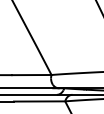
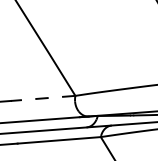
line: (31, 75) -> (42, 99), solid -> dashed

